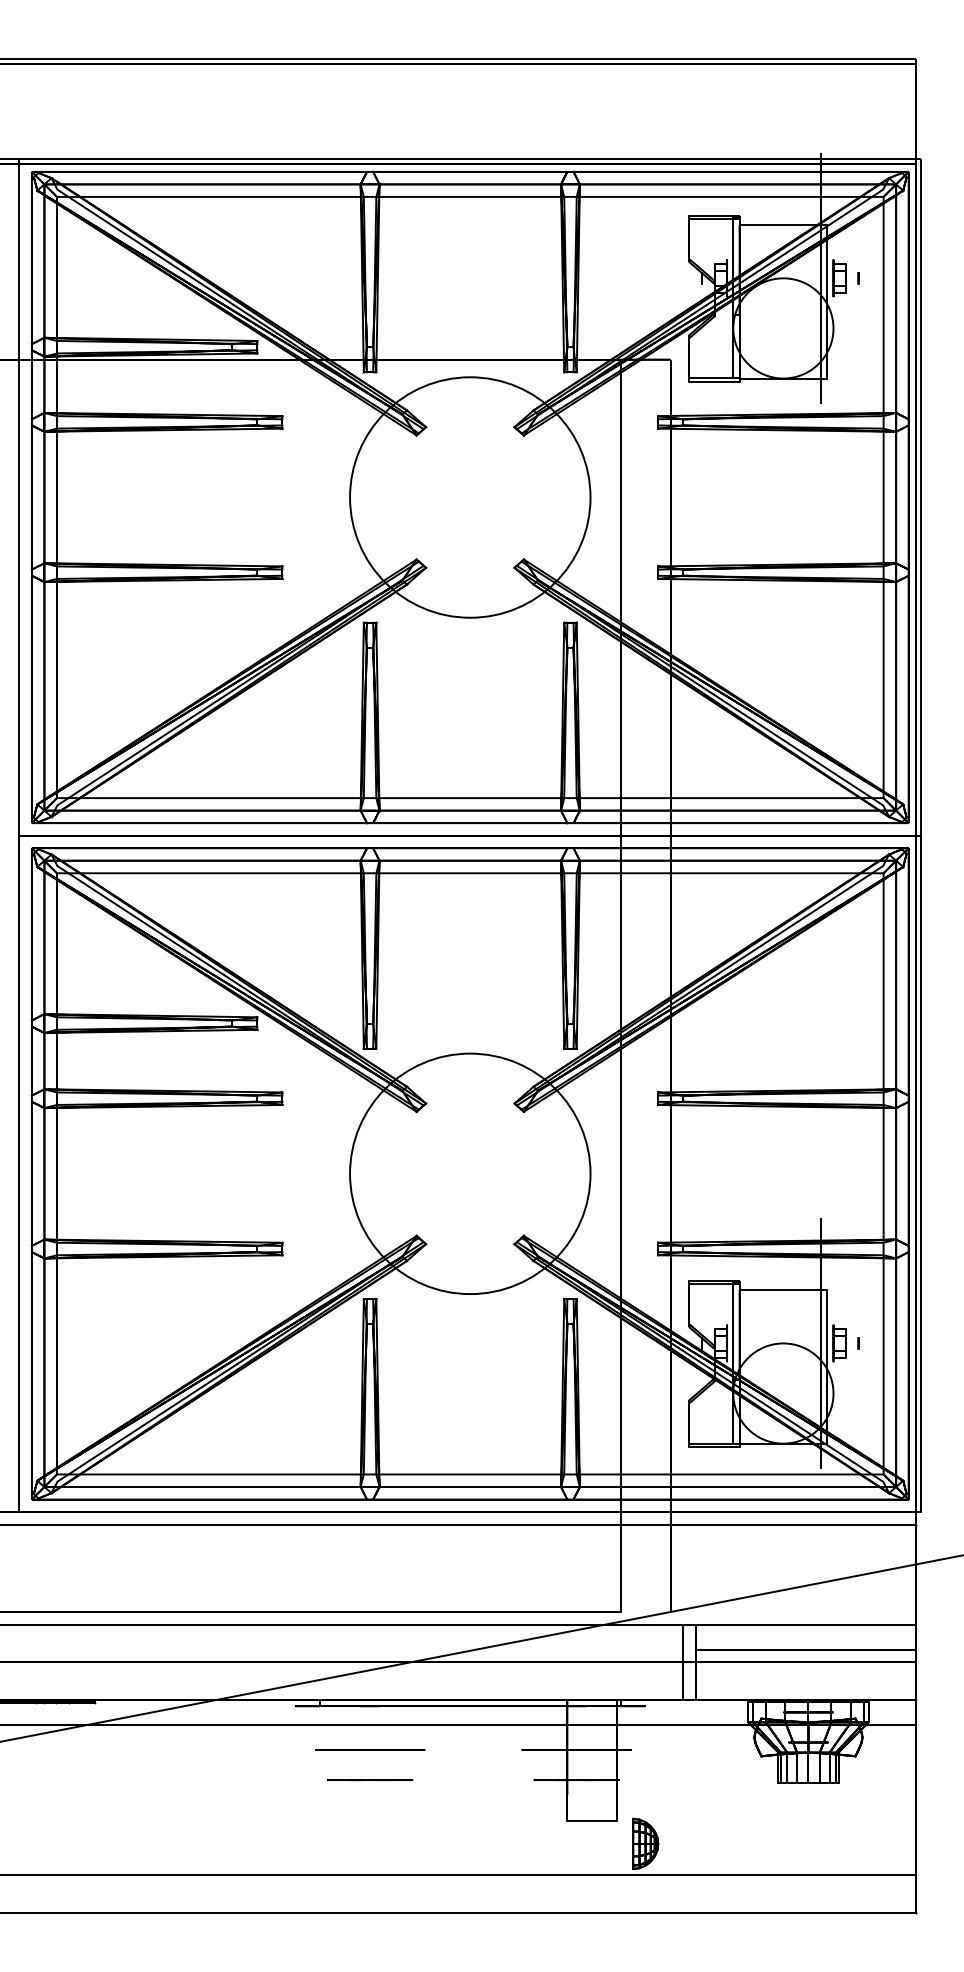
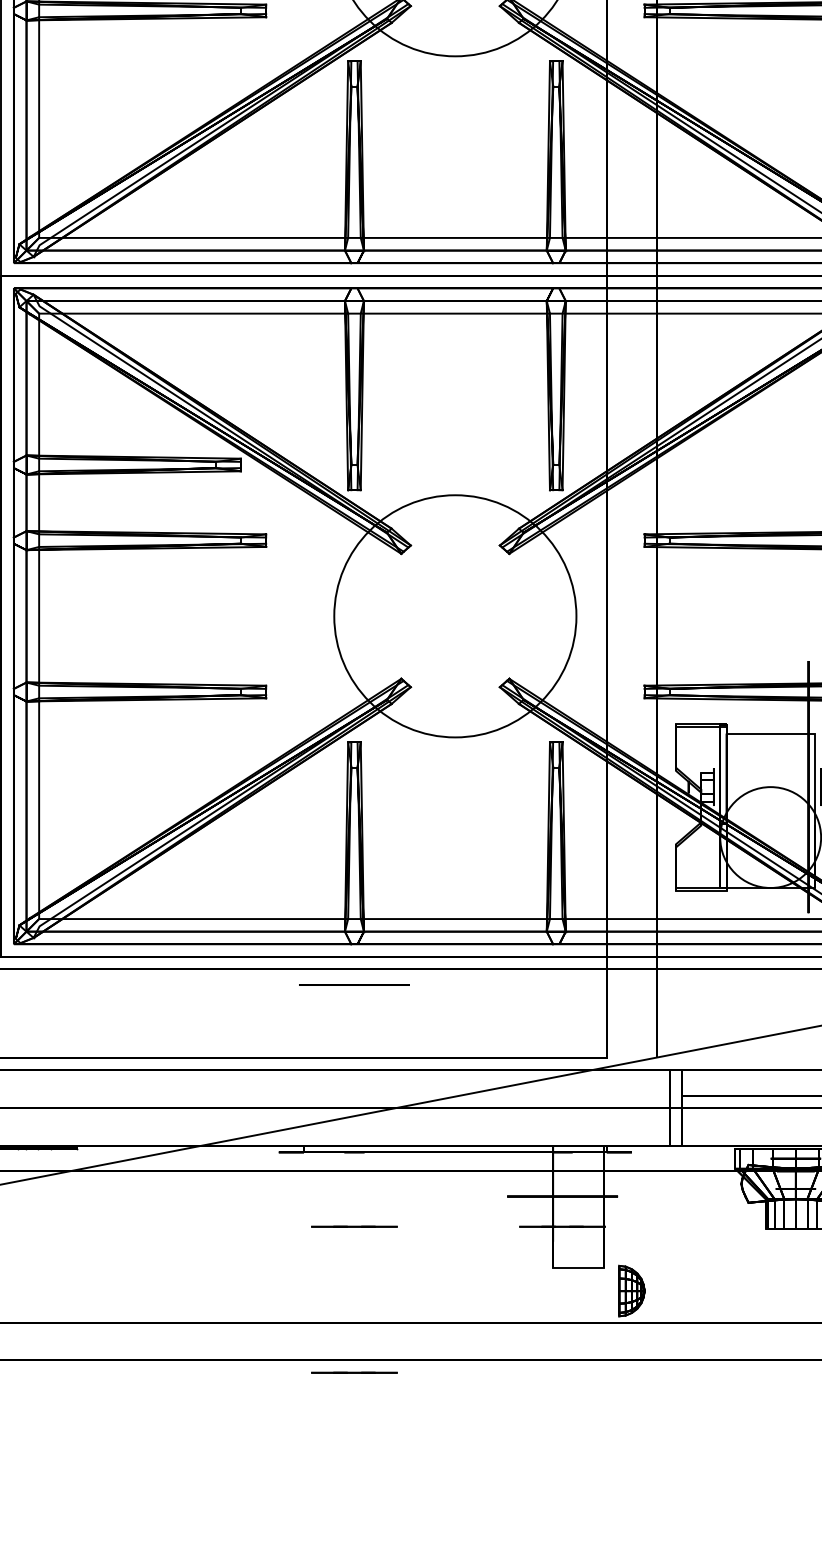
circle: (370, 1749) -> (354, 984), moved
line: (370, 1925) -> (354, 1373), added

